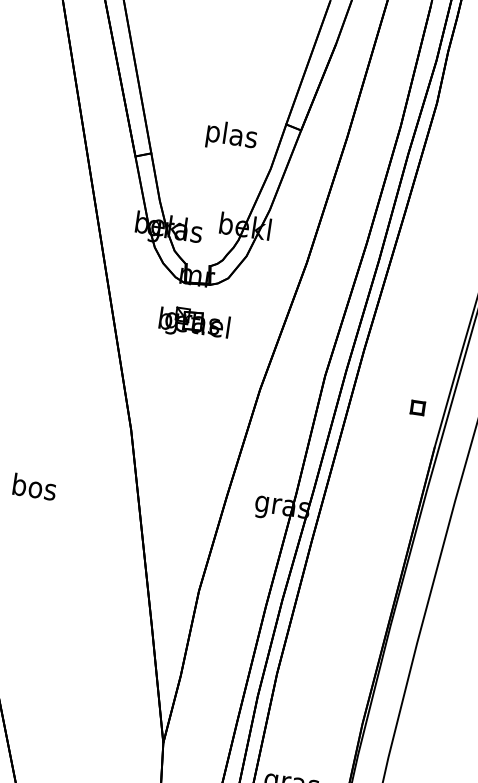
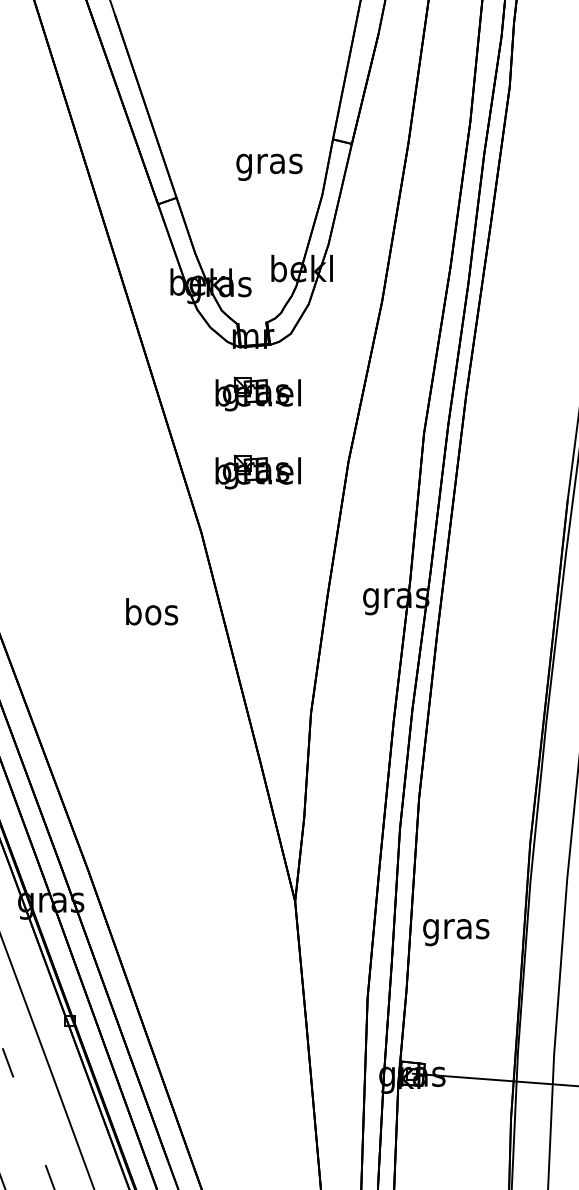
text: (231, 136) -> (269, 163), plas -> gras
part: (184, 386) -> (257, 471), added
part: (417, 407) -> (540, 455), removed
text: (35, 486) -> (152, 611), moved

